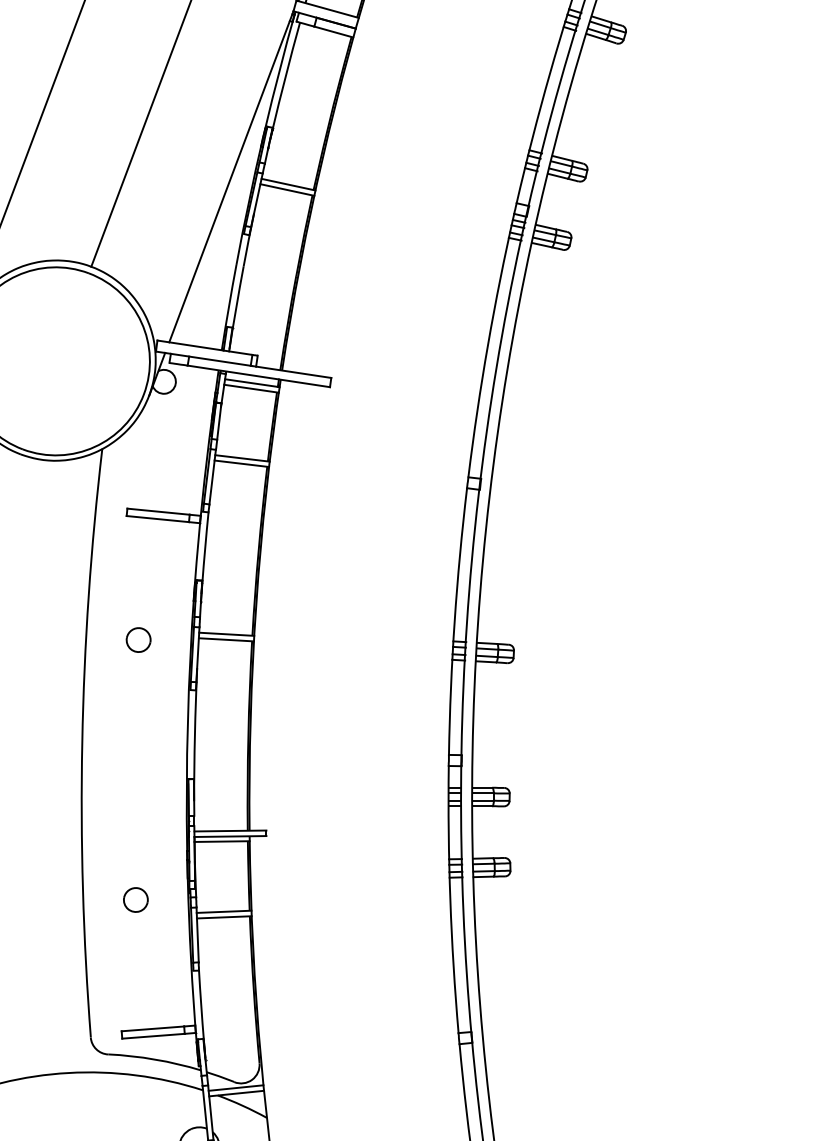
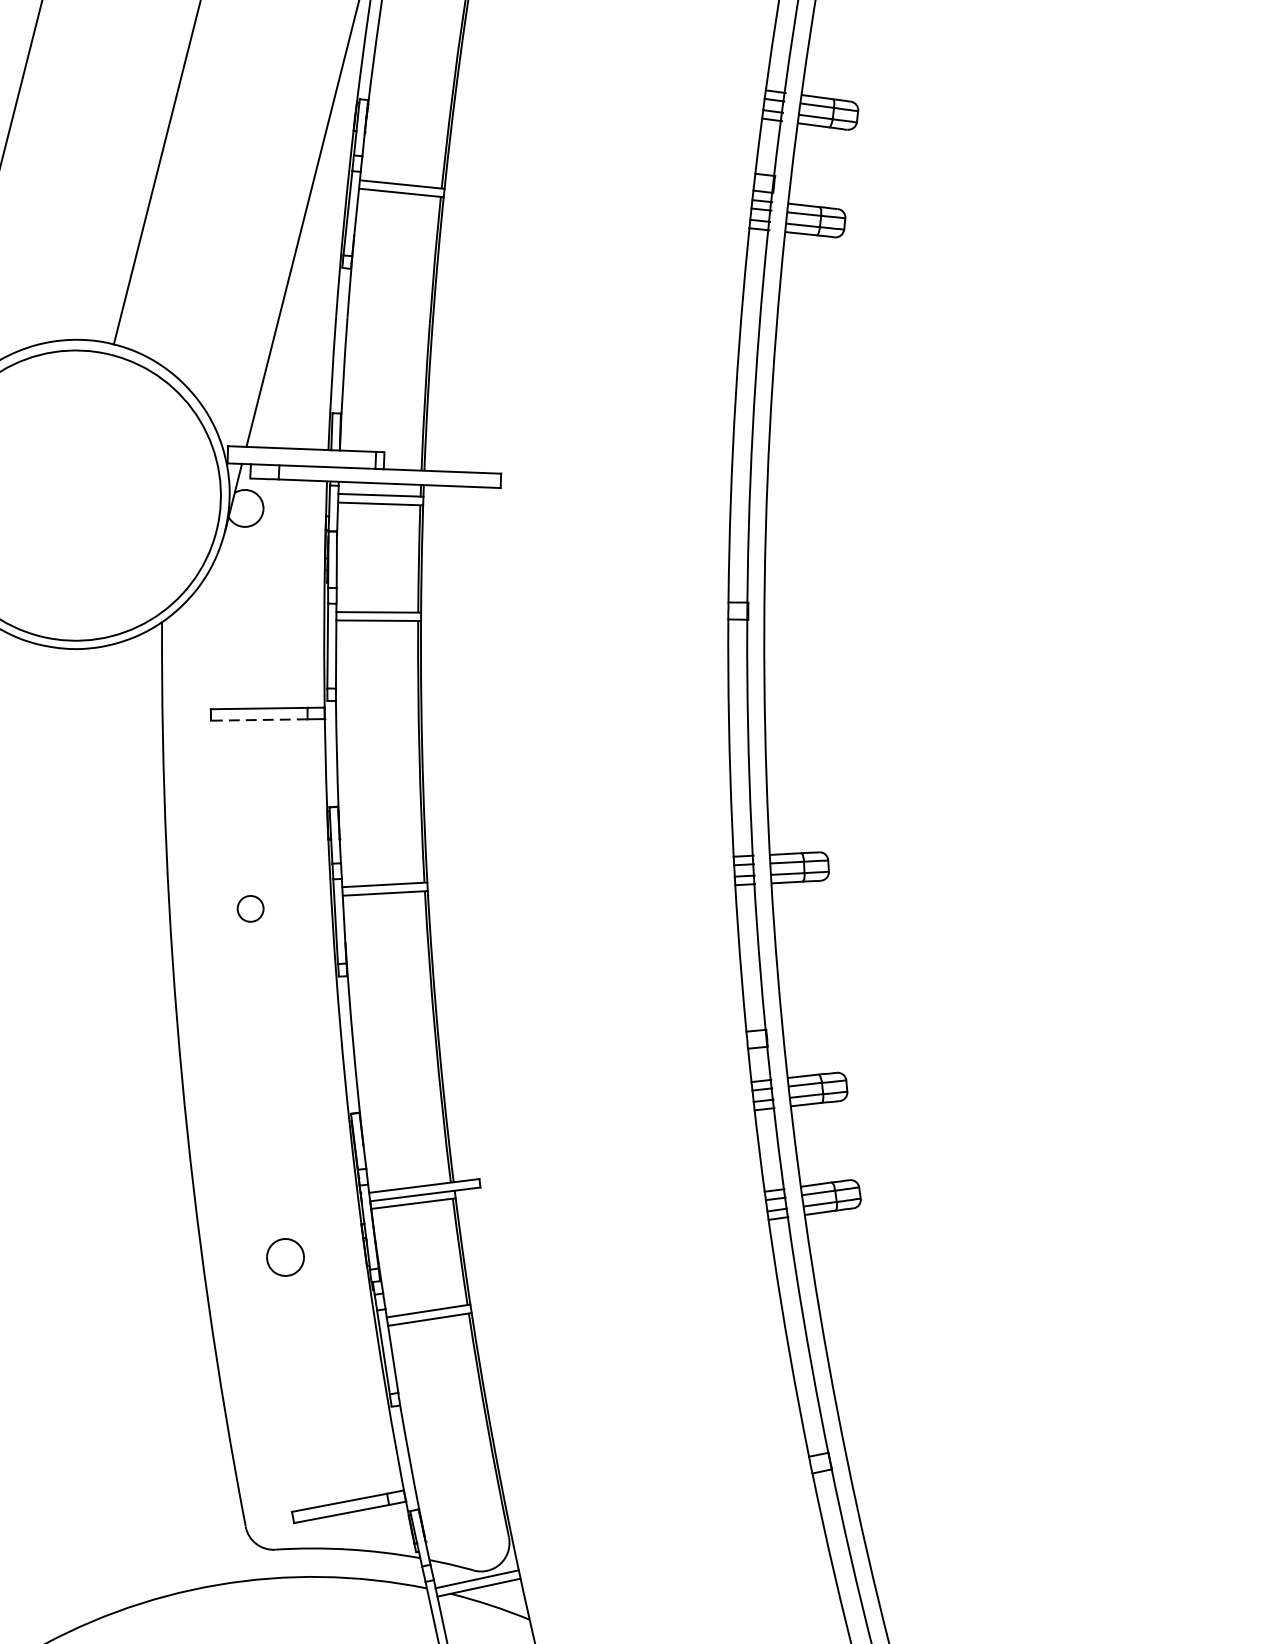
line: (157, 519) -> (258, 720), solid -> dashed
part: (138, 639) -> (250, 908), size x0.7
part: (135, 899) -> (284, 1256), moved

